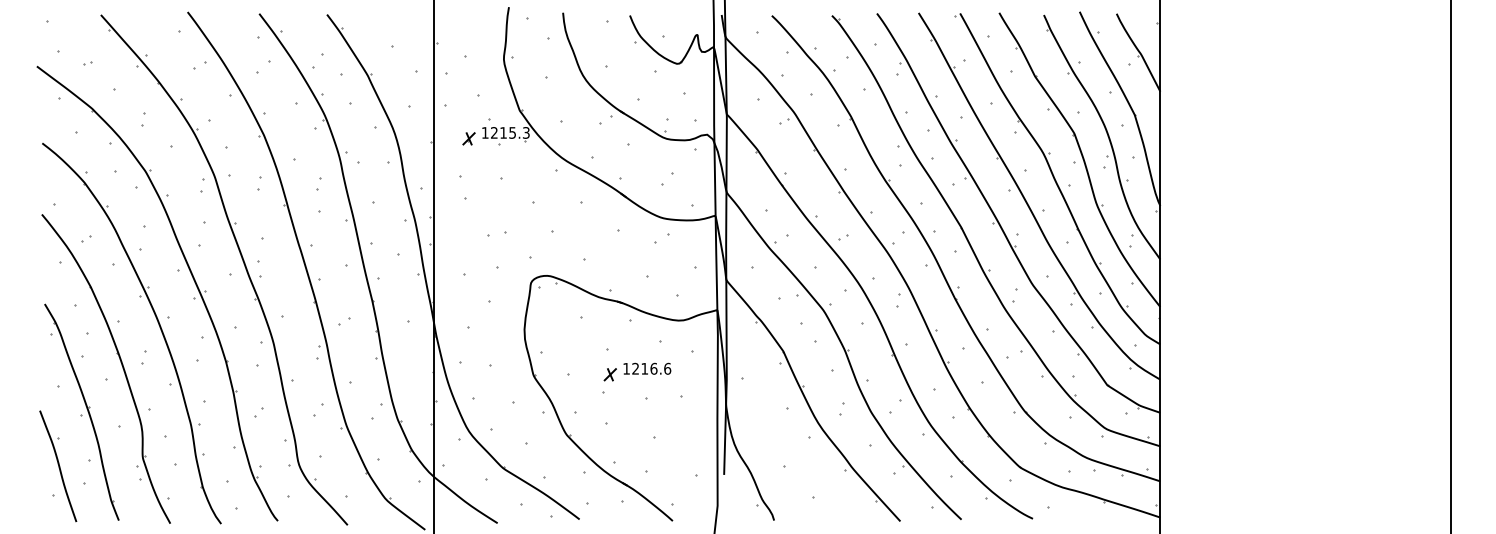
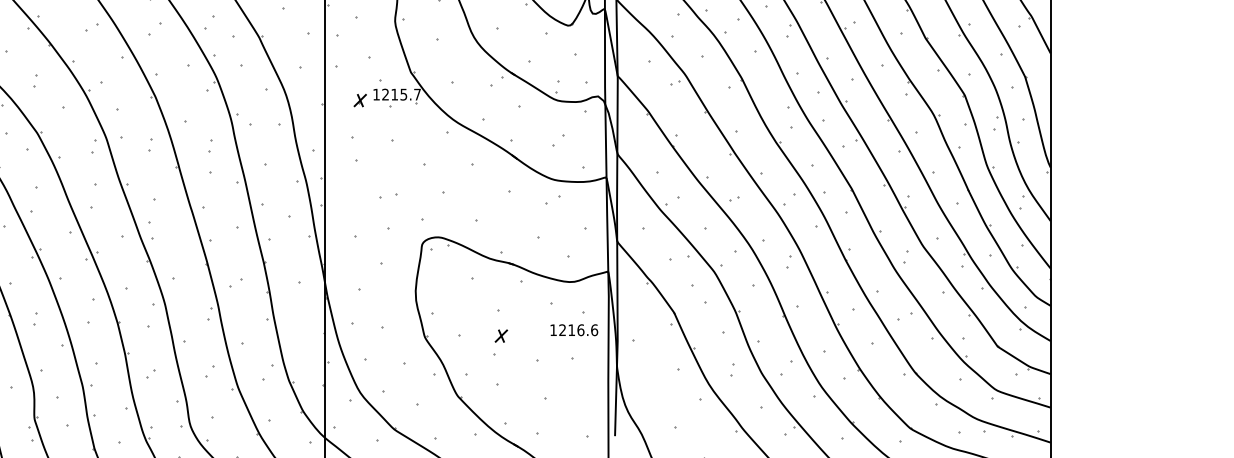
text: (526, 132) -> (417, 94), 1215.3 -> 1215.7
text: (647, 368) -> (574, 329), moved

